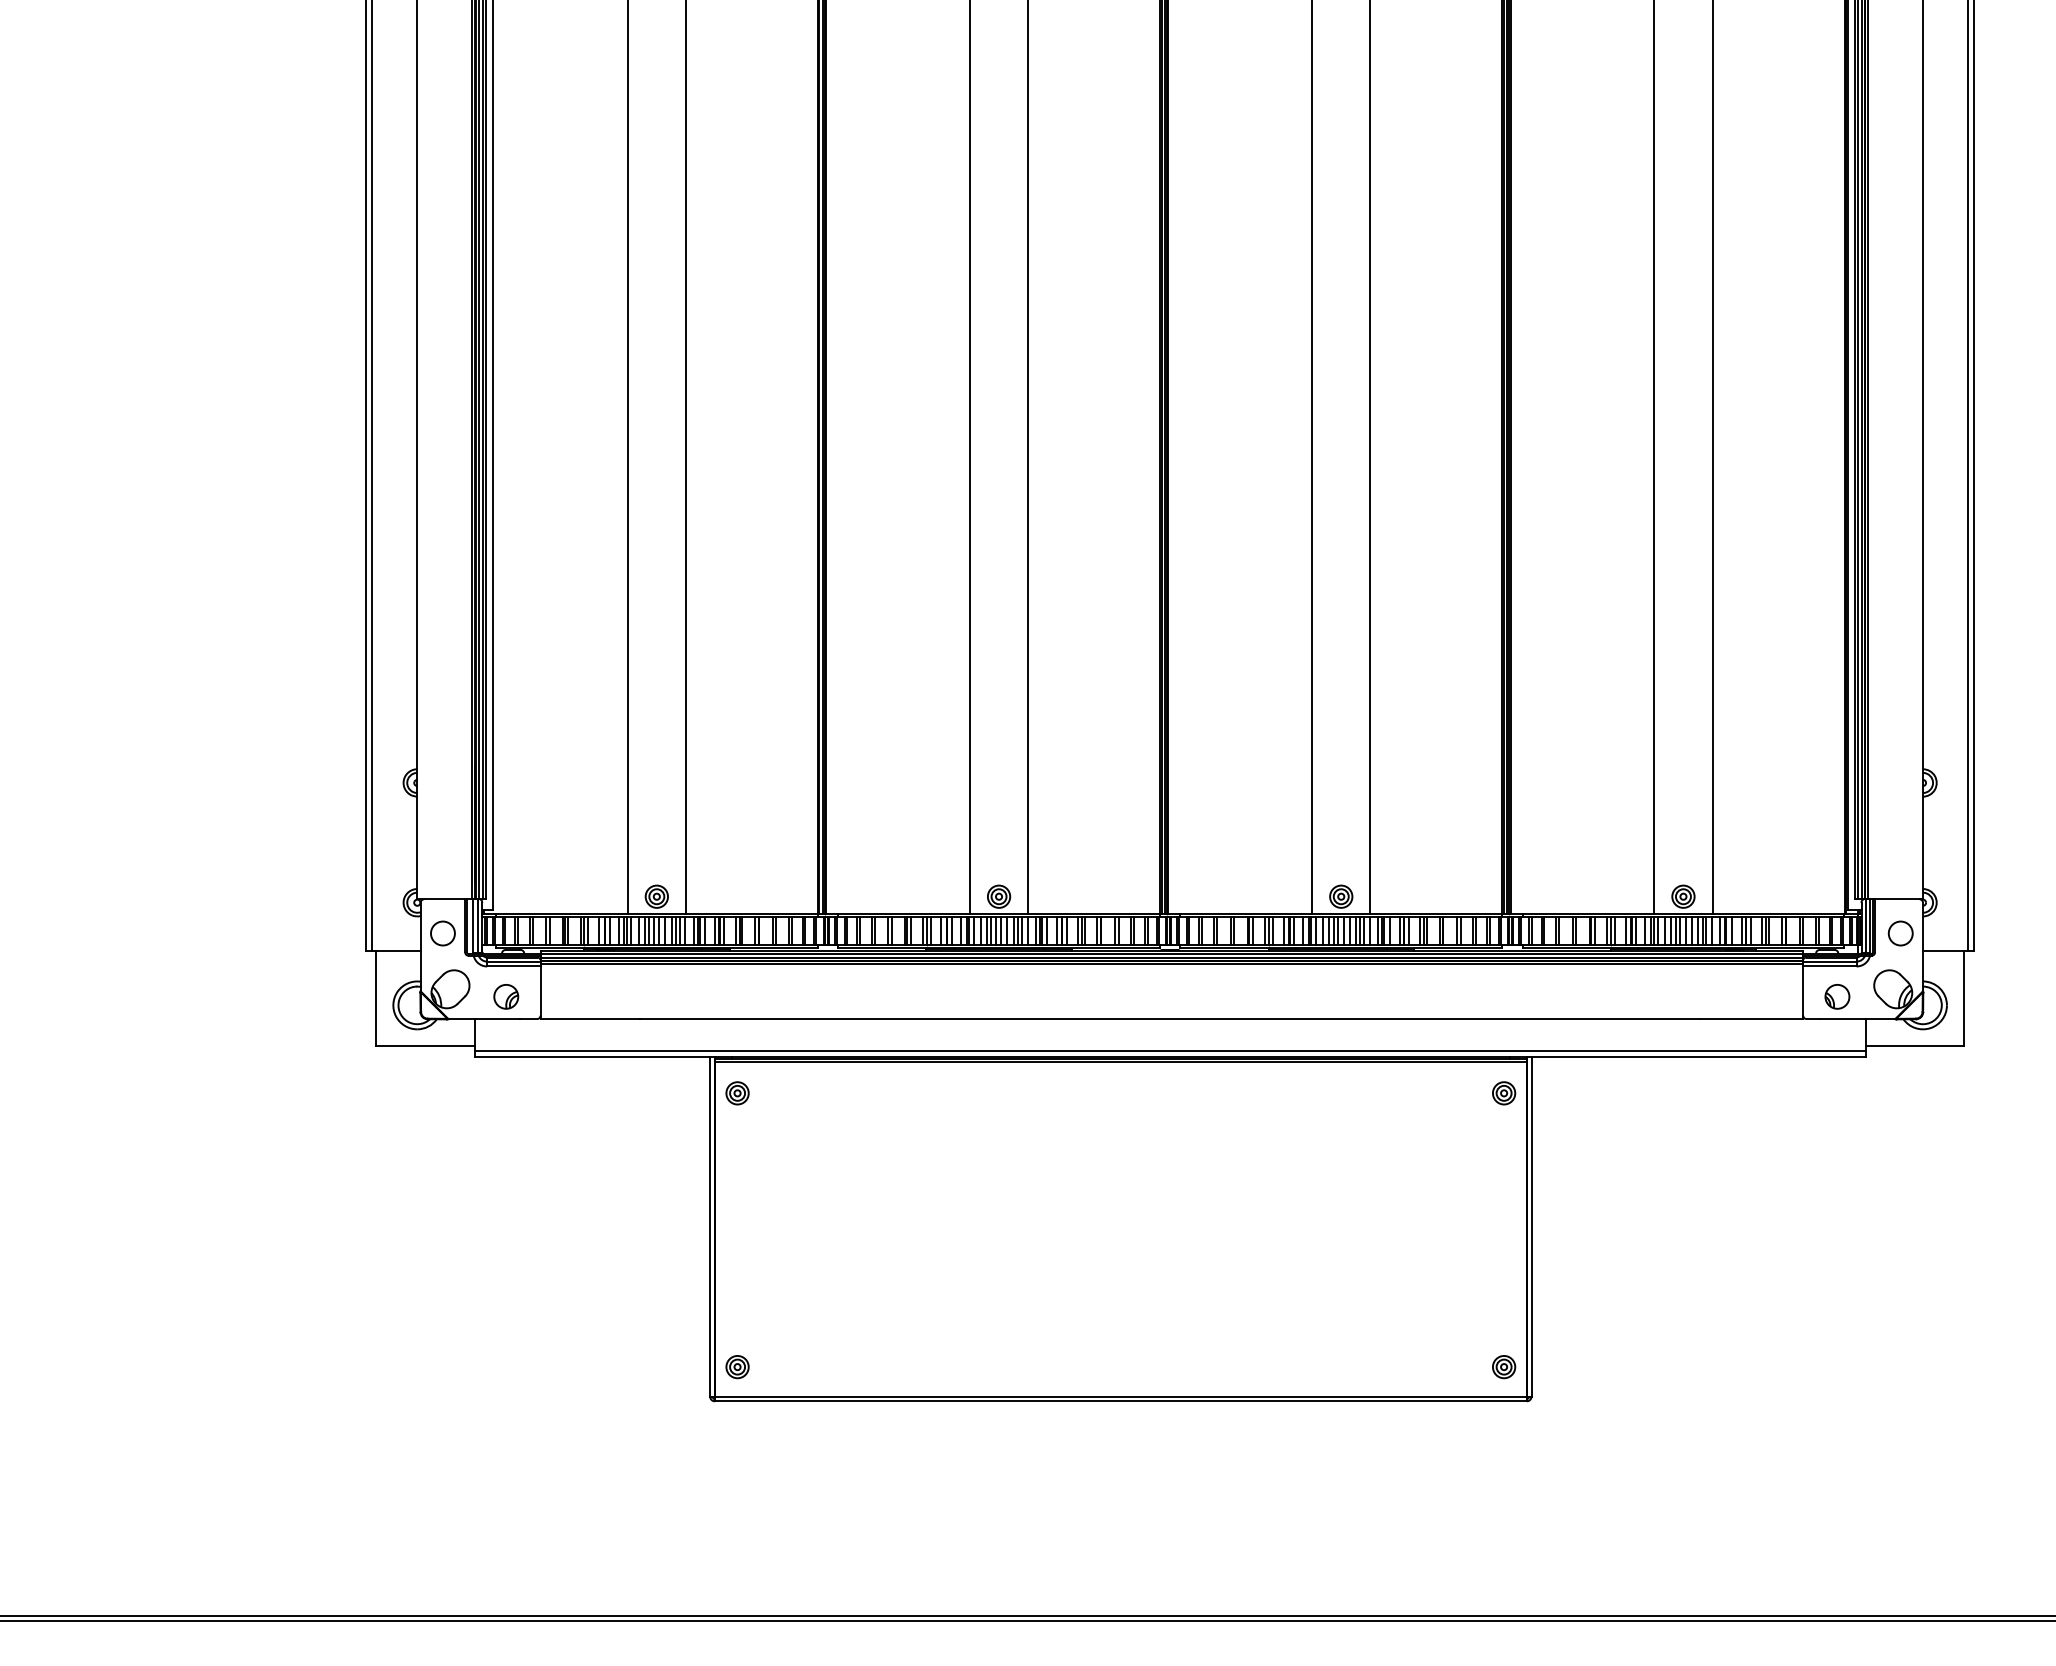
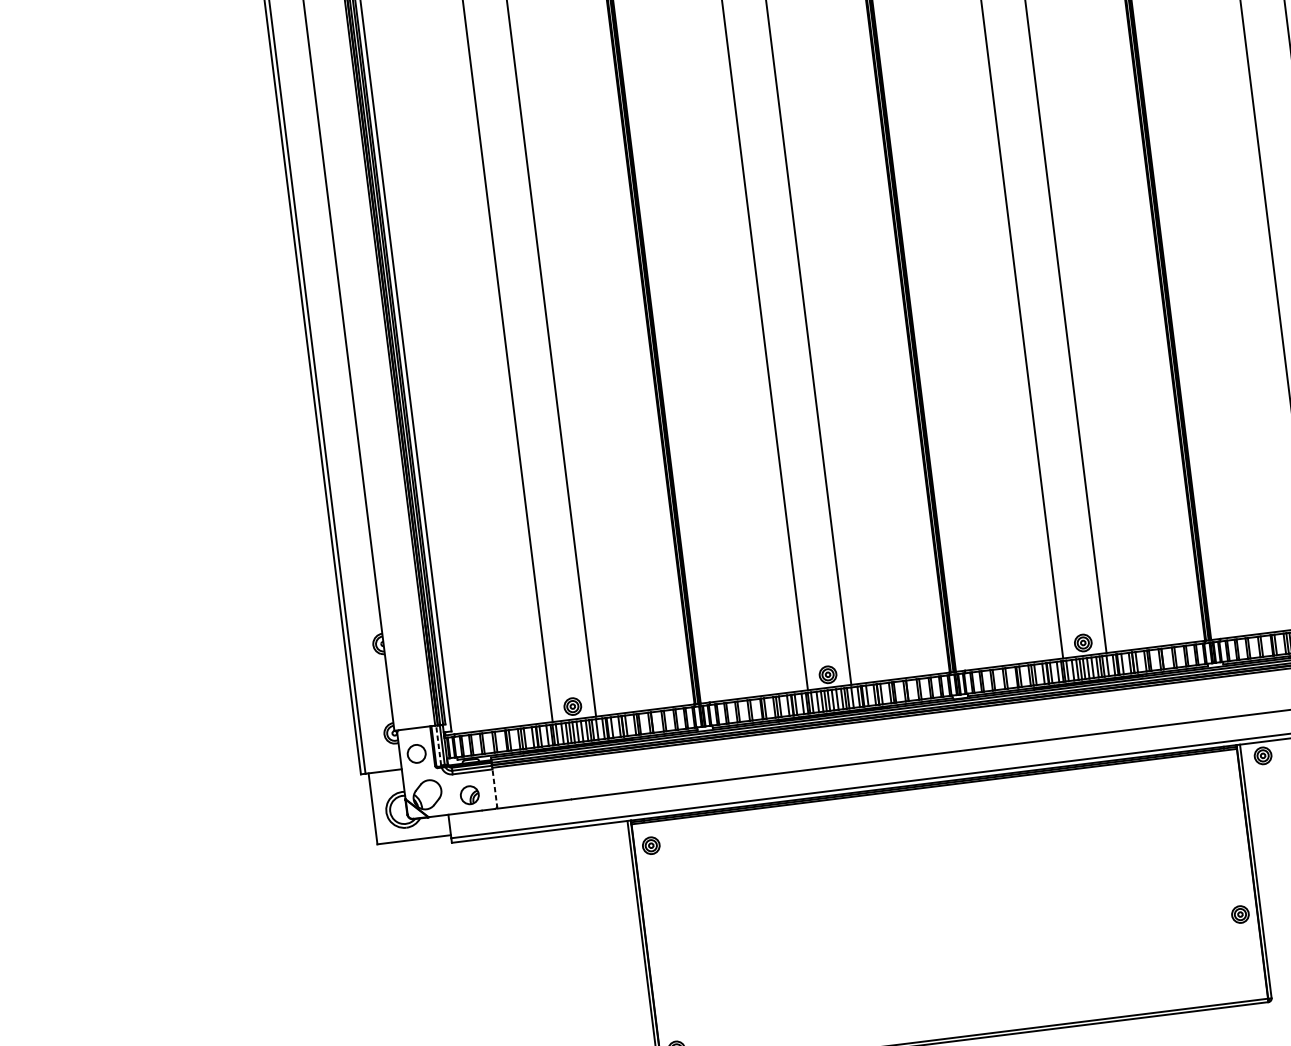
line: (473, 926) -> (438, 745), solid -> dashed
line: (540, 991) -> (494, 788), solid -> dashed
part: (1504, 1093) -> (1263, 755), moved
part: (1504, 1367) -> (1240, 914), moved

